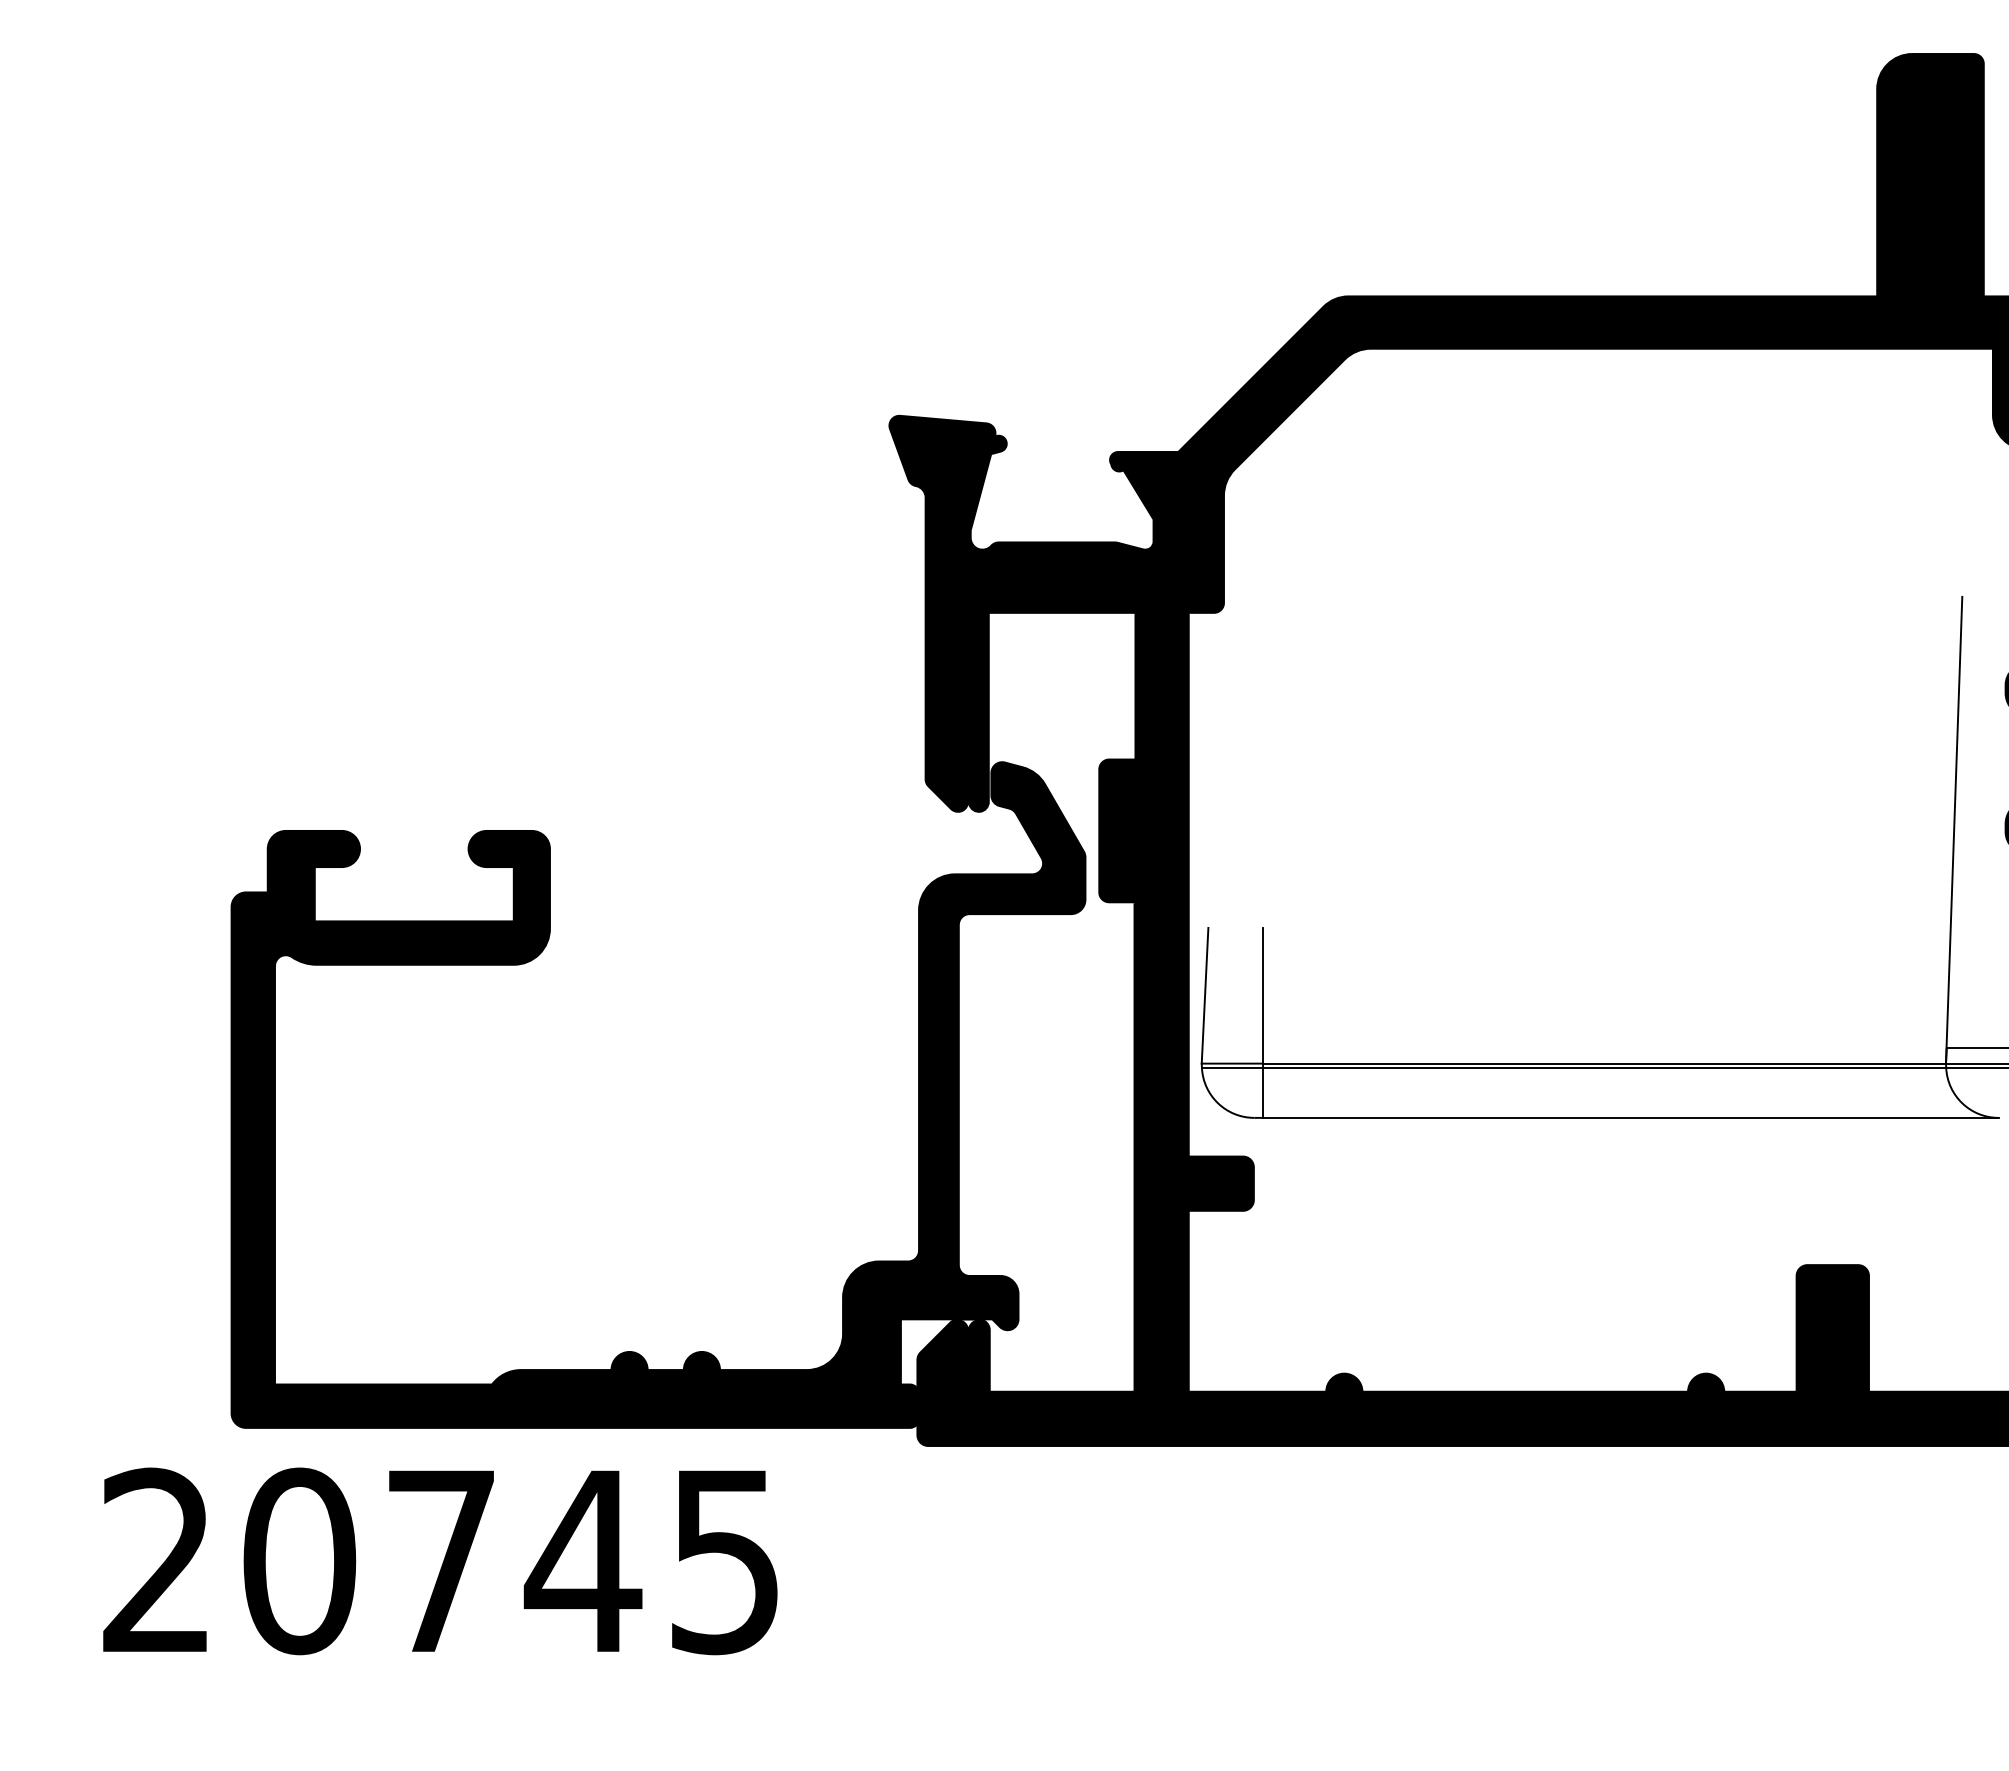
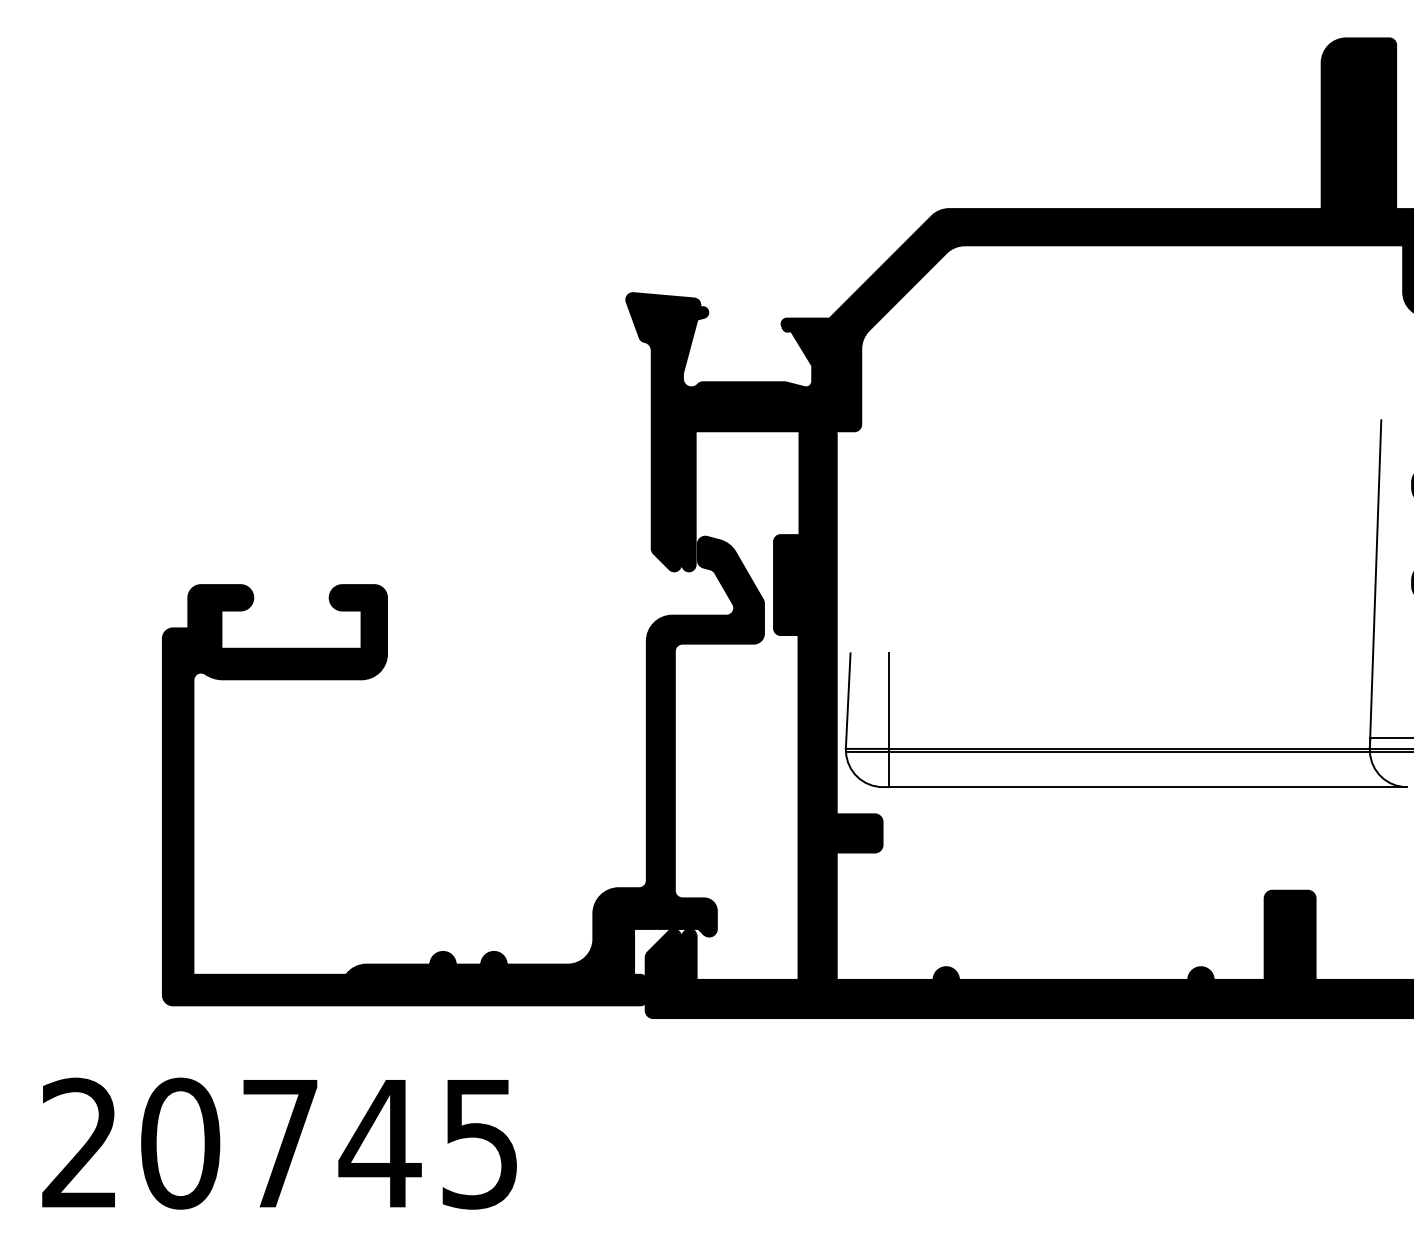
text: (440, 1561) -> (279, 1143), moved

